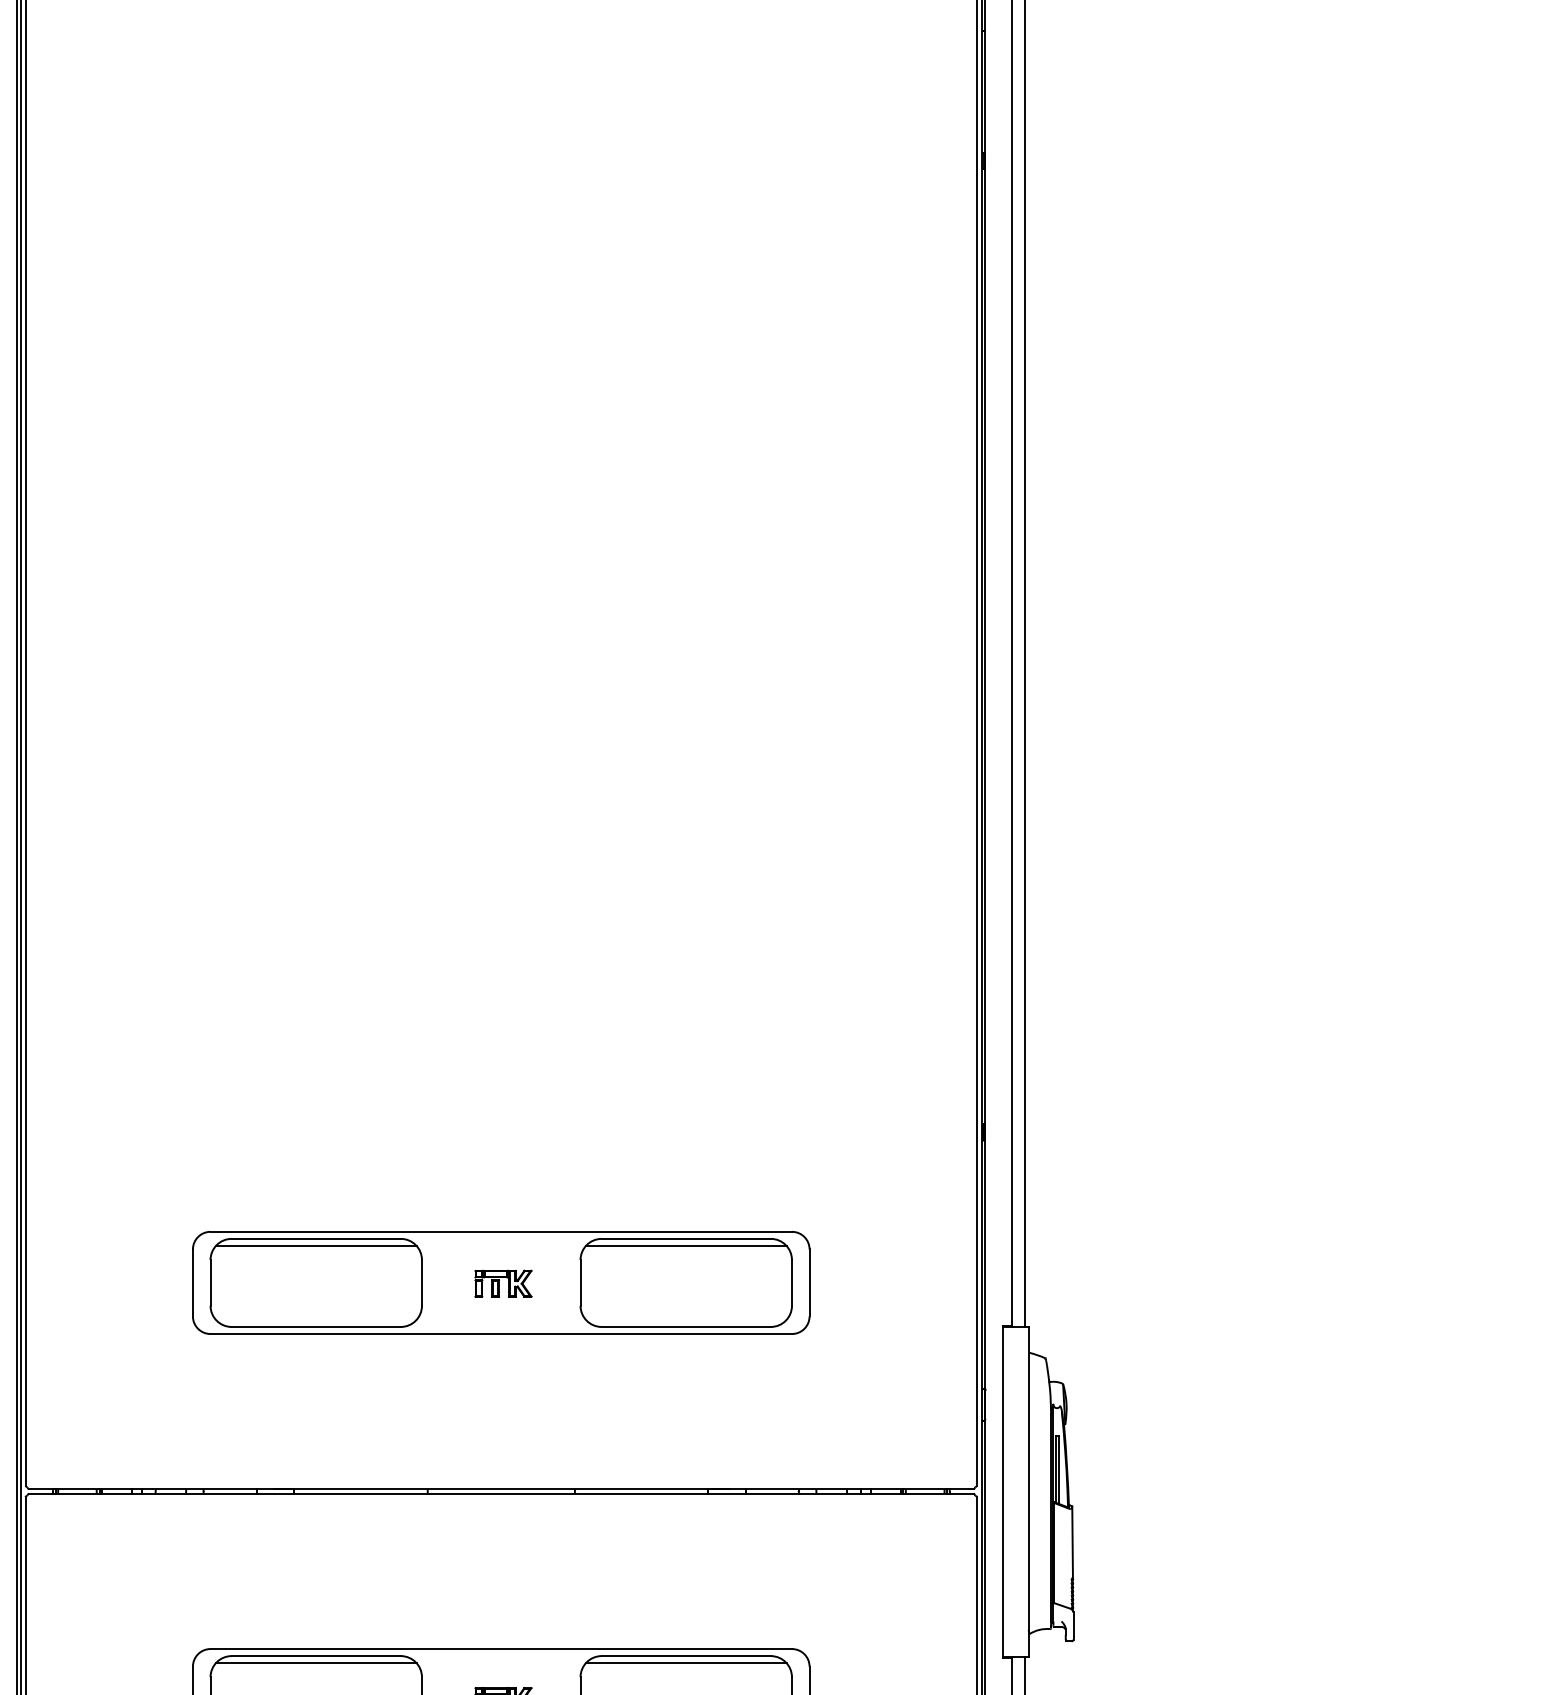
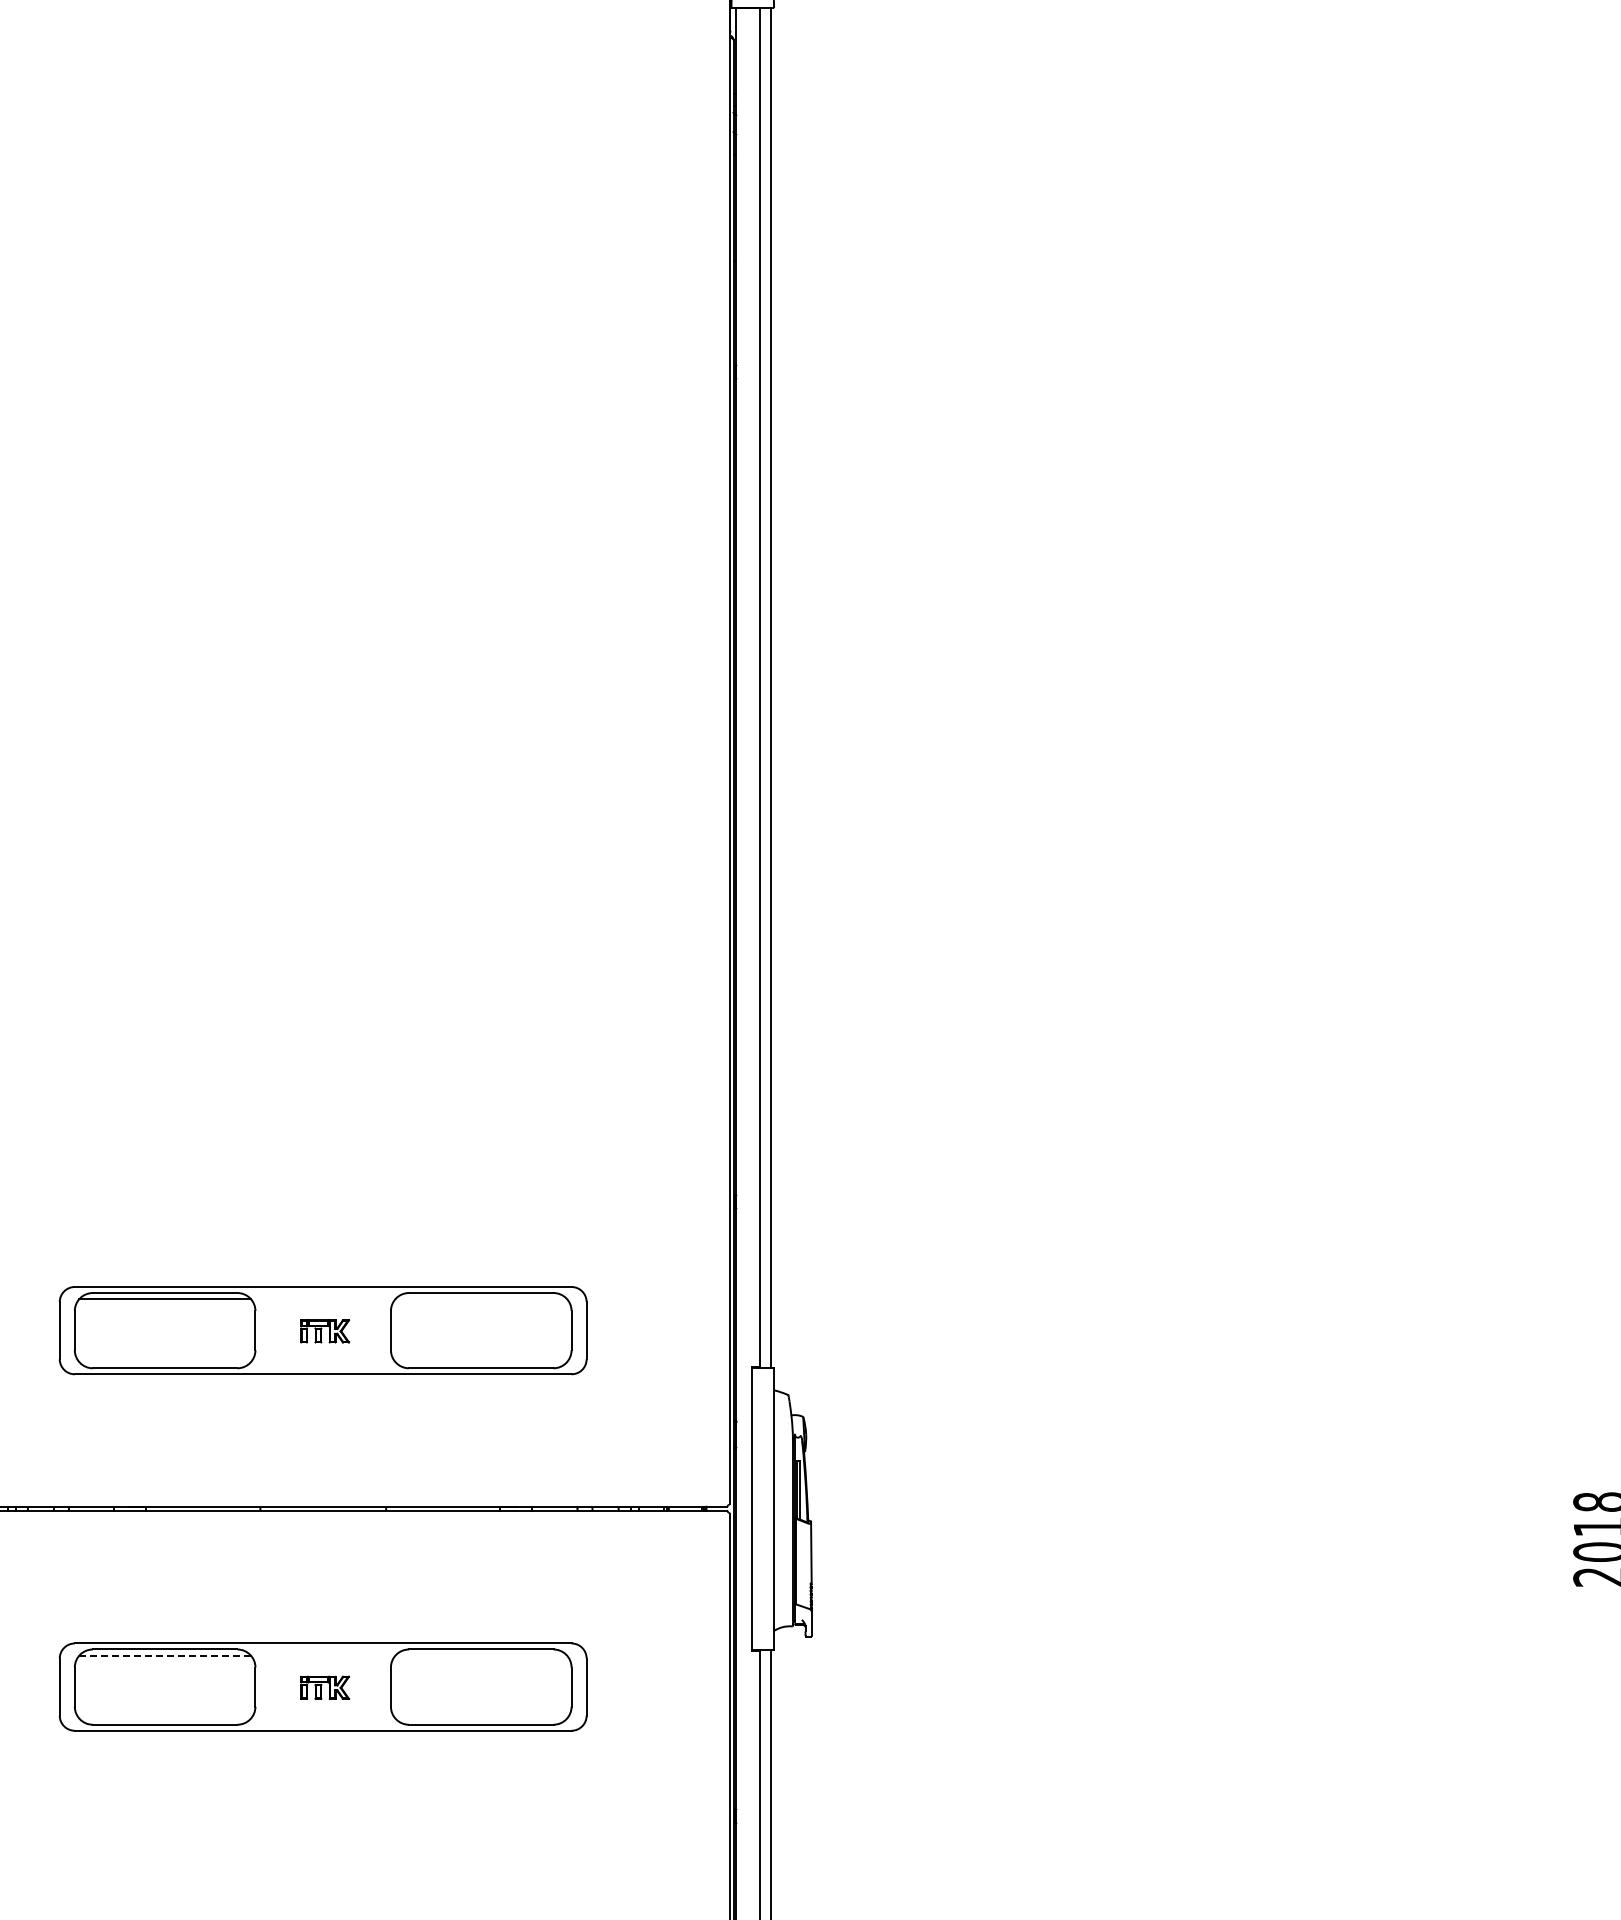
line: (686, 1246) -> (481, 1299), removed
line: (316, 1663) -> (165, 1655), solid -> dashed
line: (686, 1663) -> (481, 1655), removed

